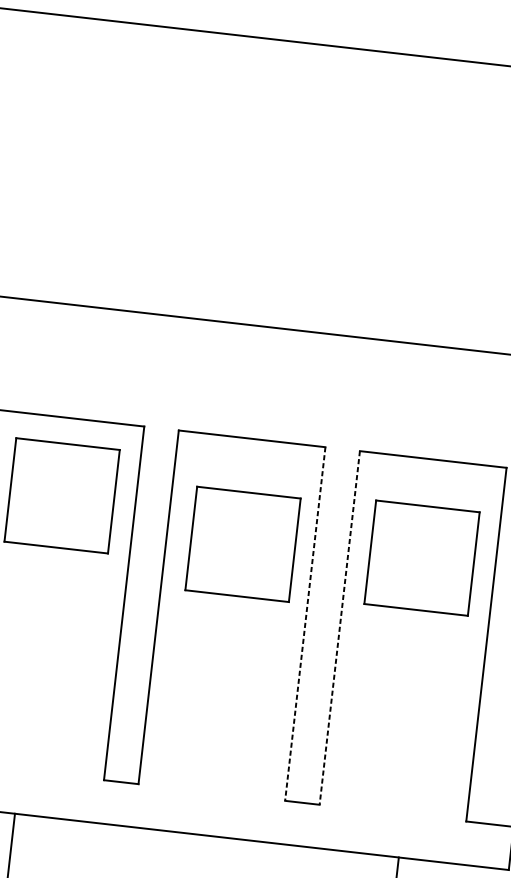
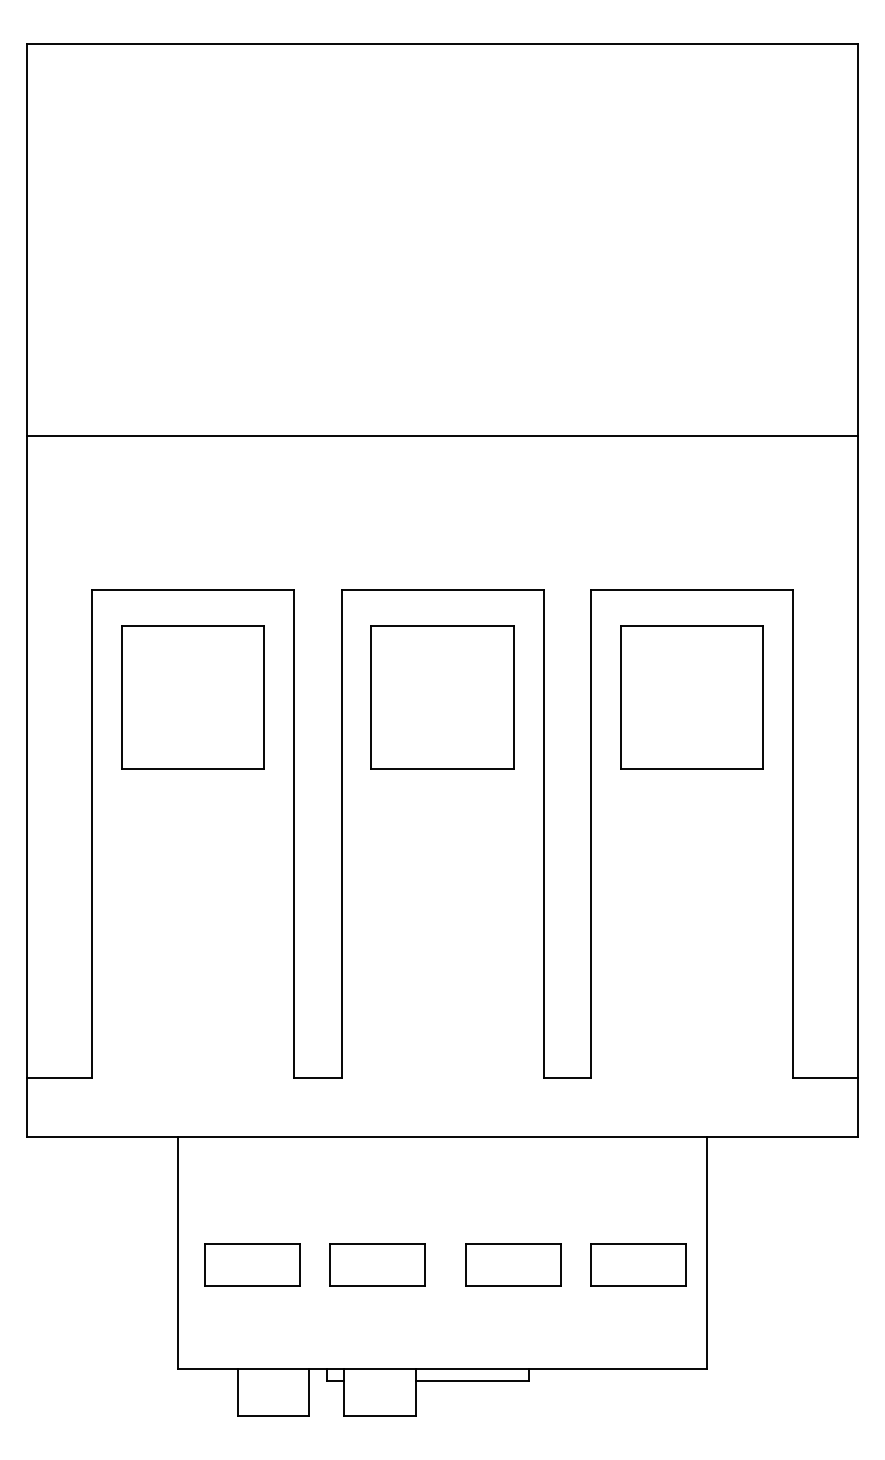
part: (243, 544) -> (442, 697), moved
part: (421, 558) -> (691, 697), moved
line: (305, 623) -> (543, 833), dashed -> solid
line: (340, 627) -> (591, 833), dashed -> solid

